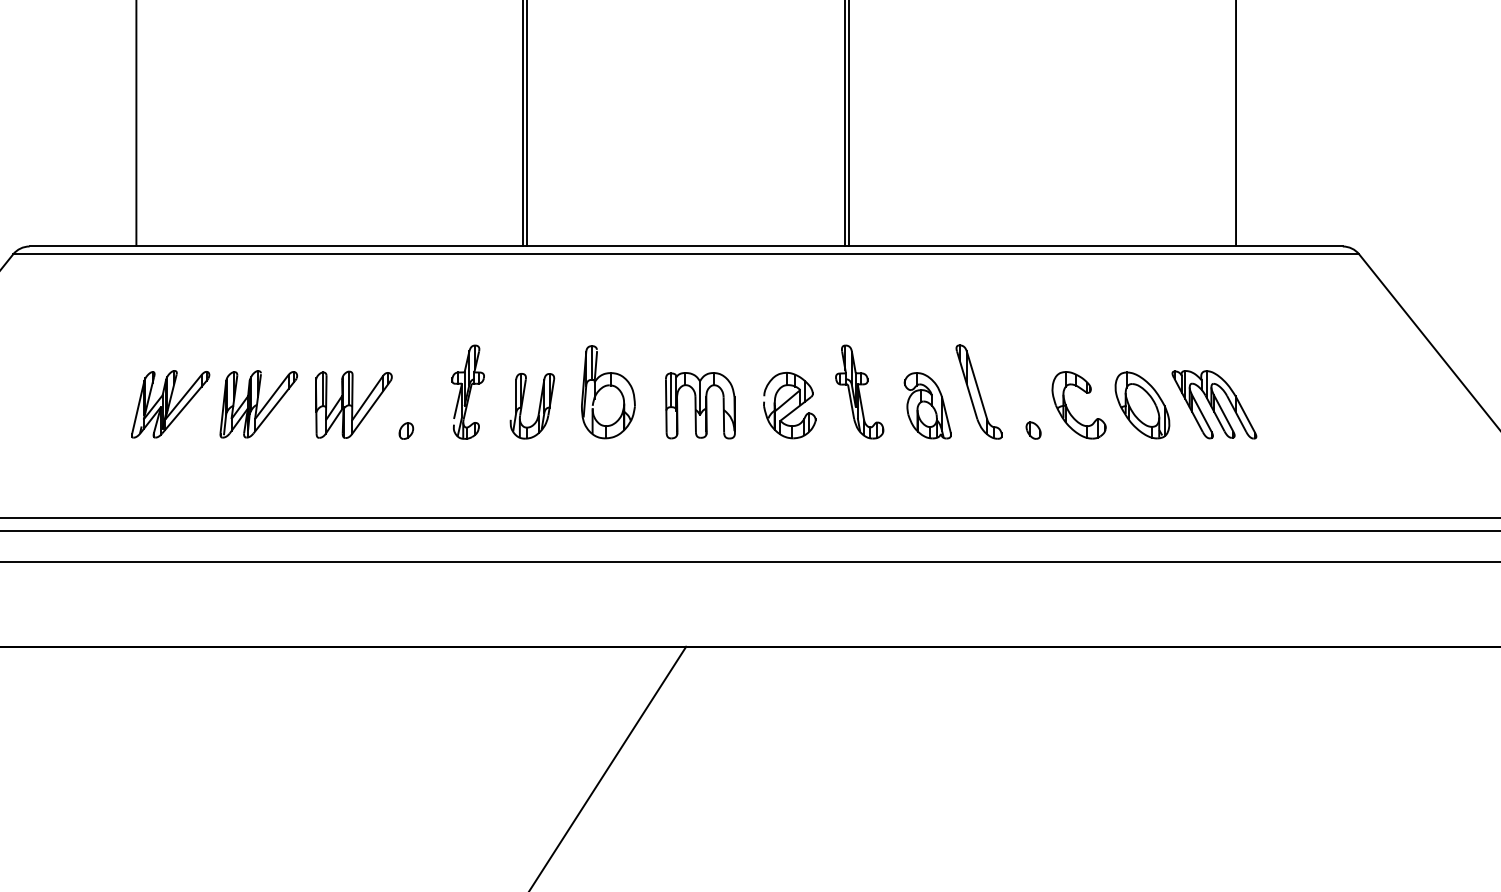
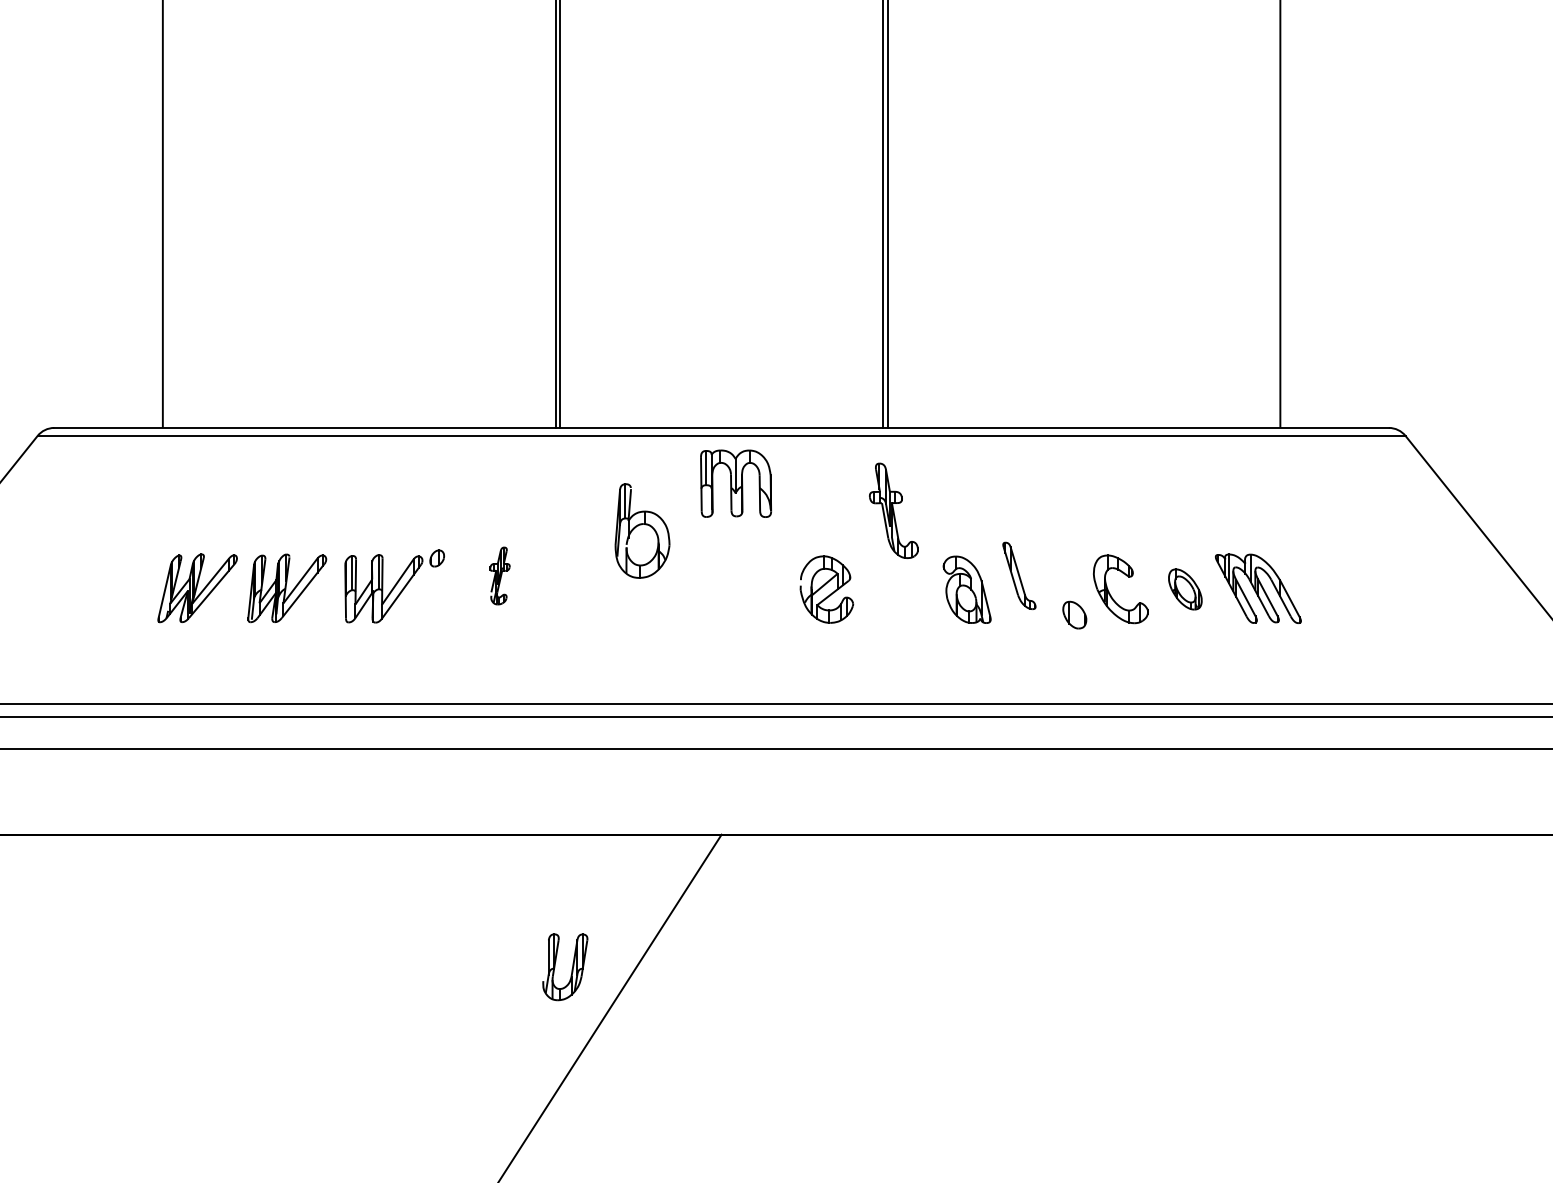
part: (467, 391) -> (499, 575), size x0.6
part: (608, 391) -> (642, 530), moved
part: (859, 391) -> (893, 510), moved
part: (979, 391) -> (1019, 575), size x0.7
part: (699, 405) -> (735, 483), moved
part: (1142, 405) -> (1185, 589), size x0.6
part: (538, 408) -> (571, 969), moved
part: (1033, 430) -> (1074, 614), size x1.6
part: (405, 431) -> (436, 558), moved

